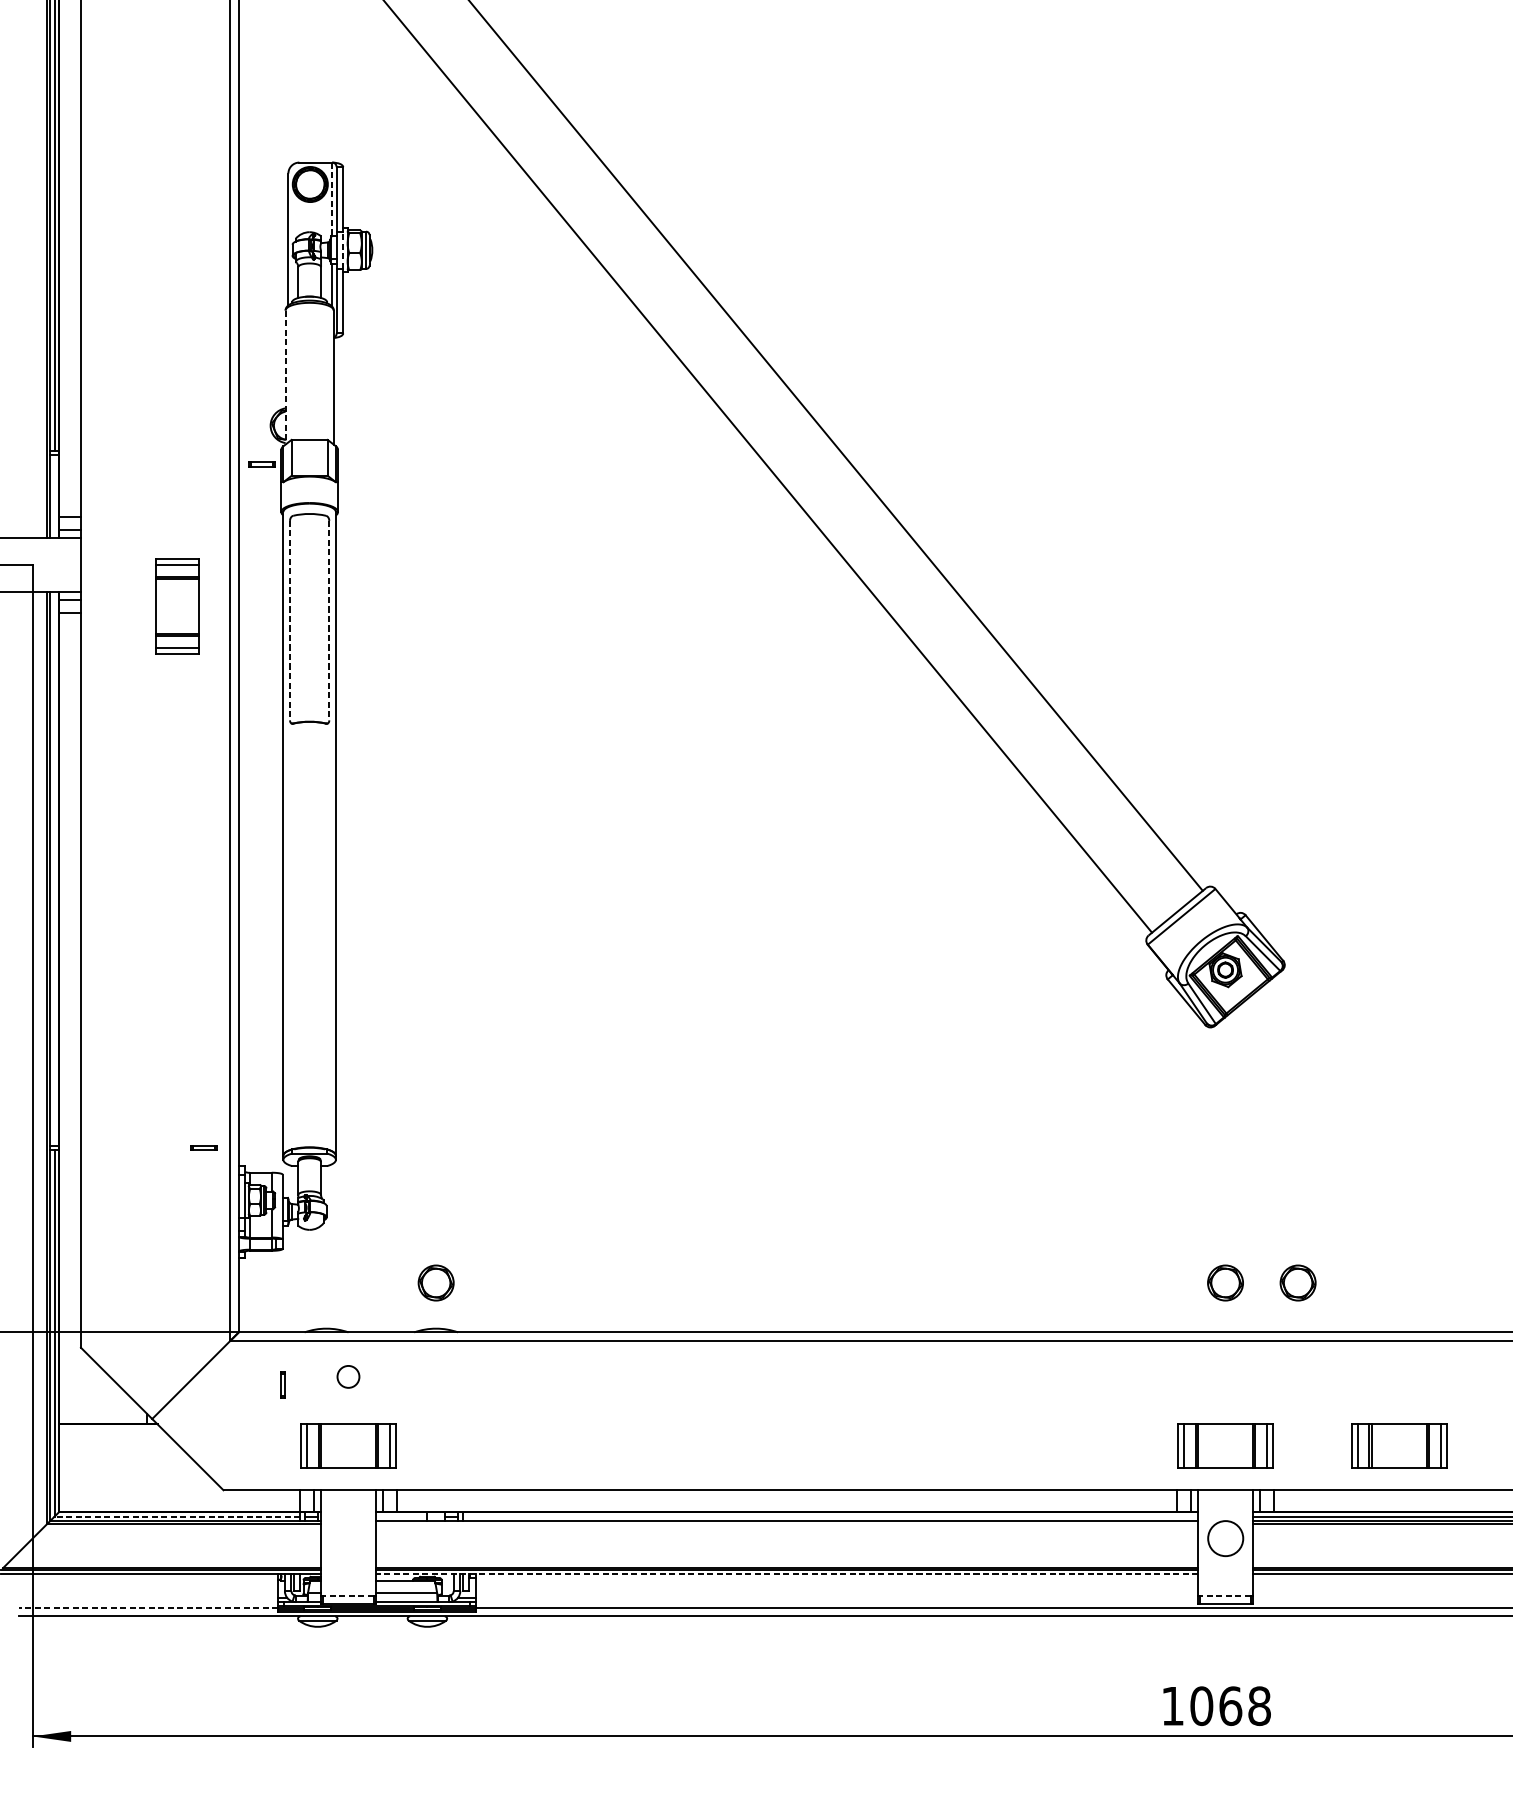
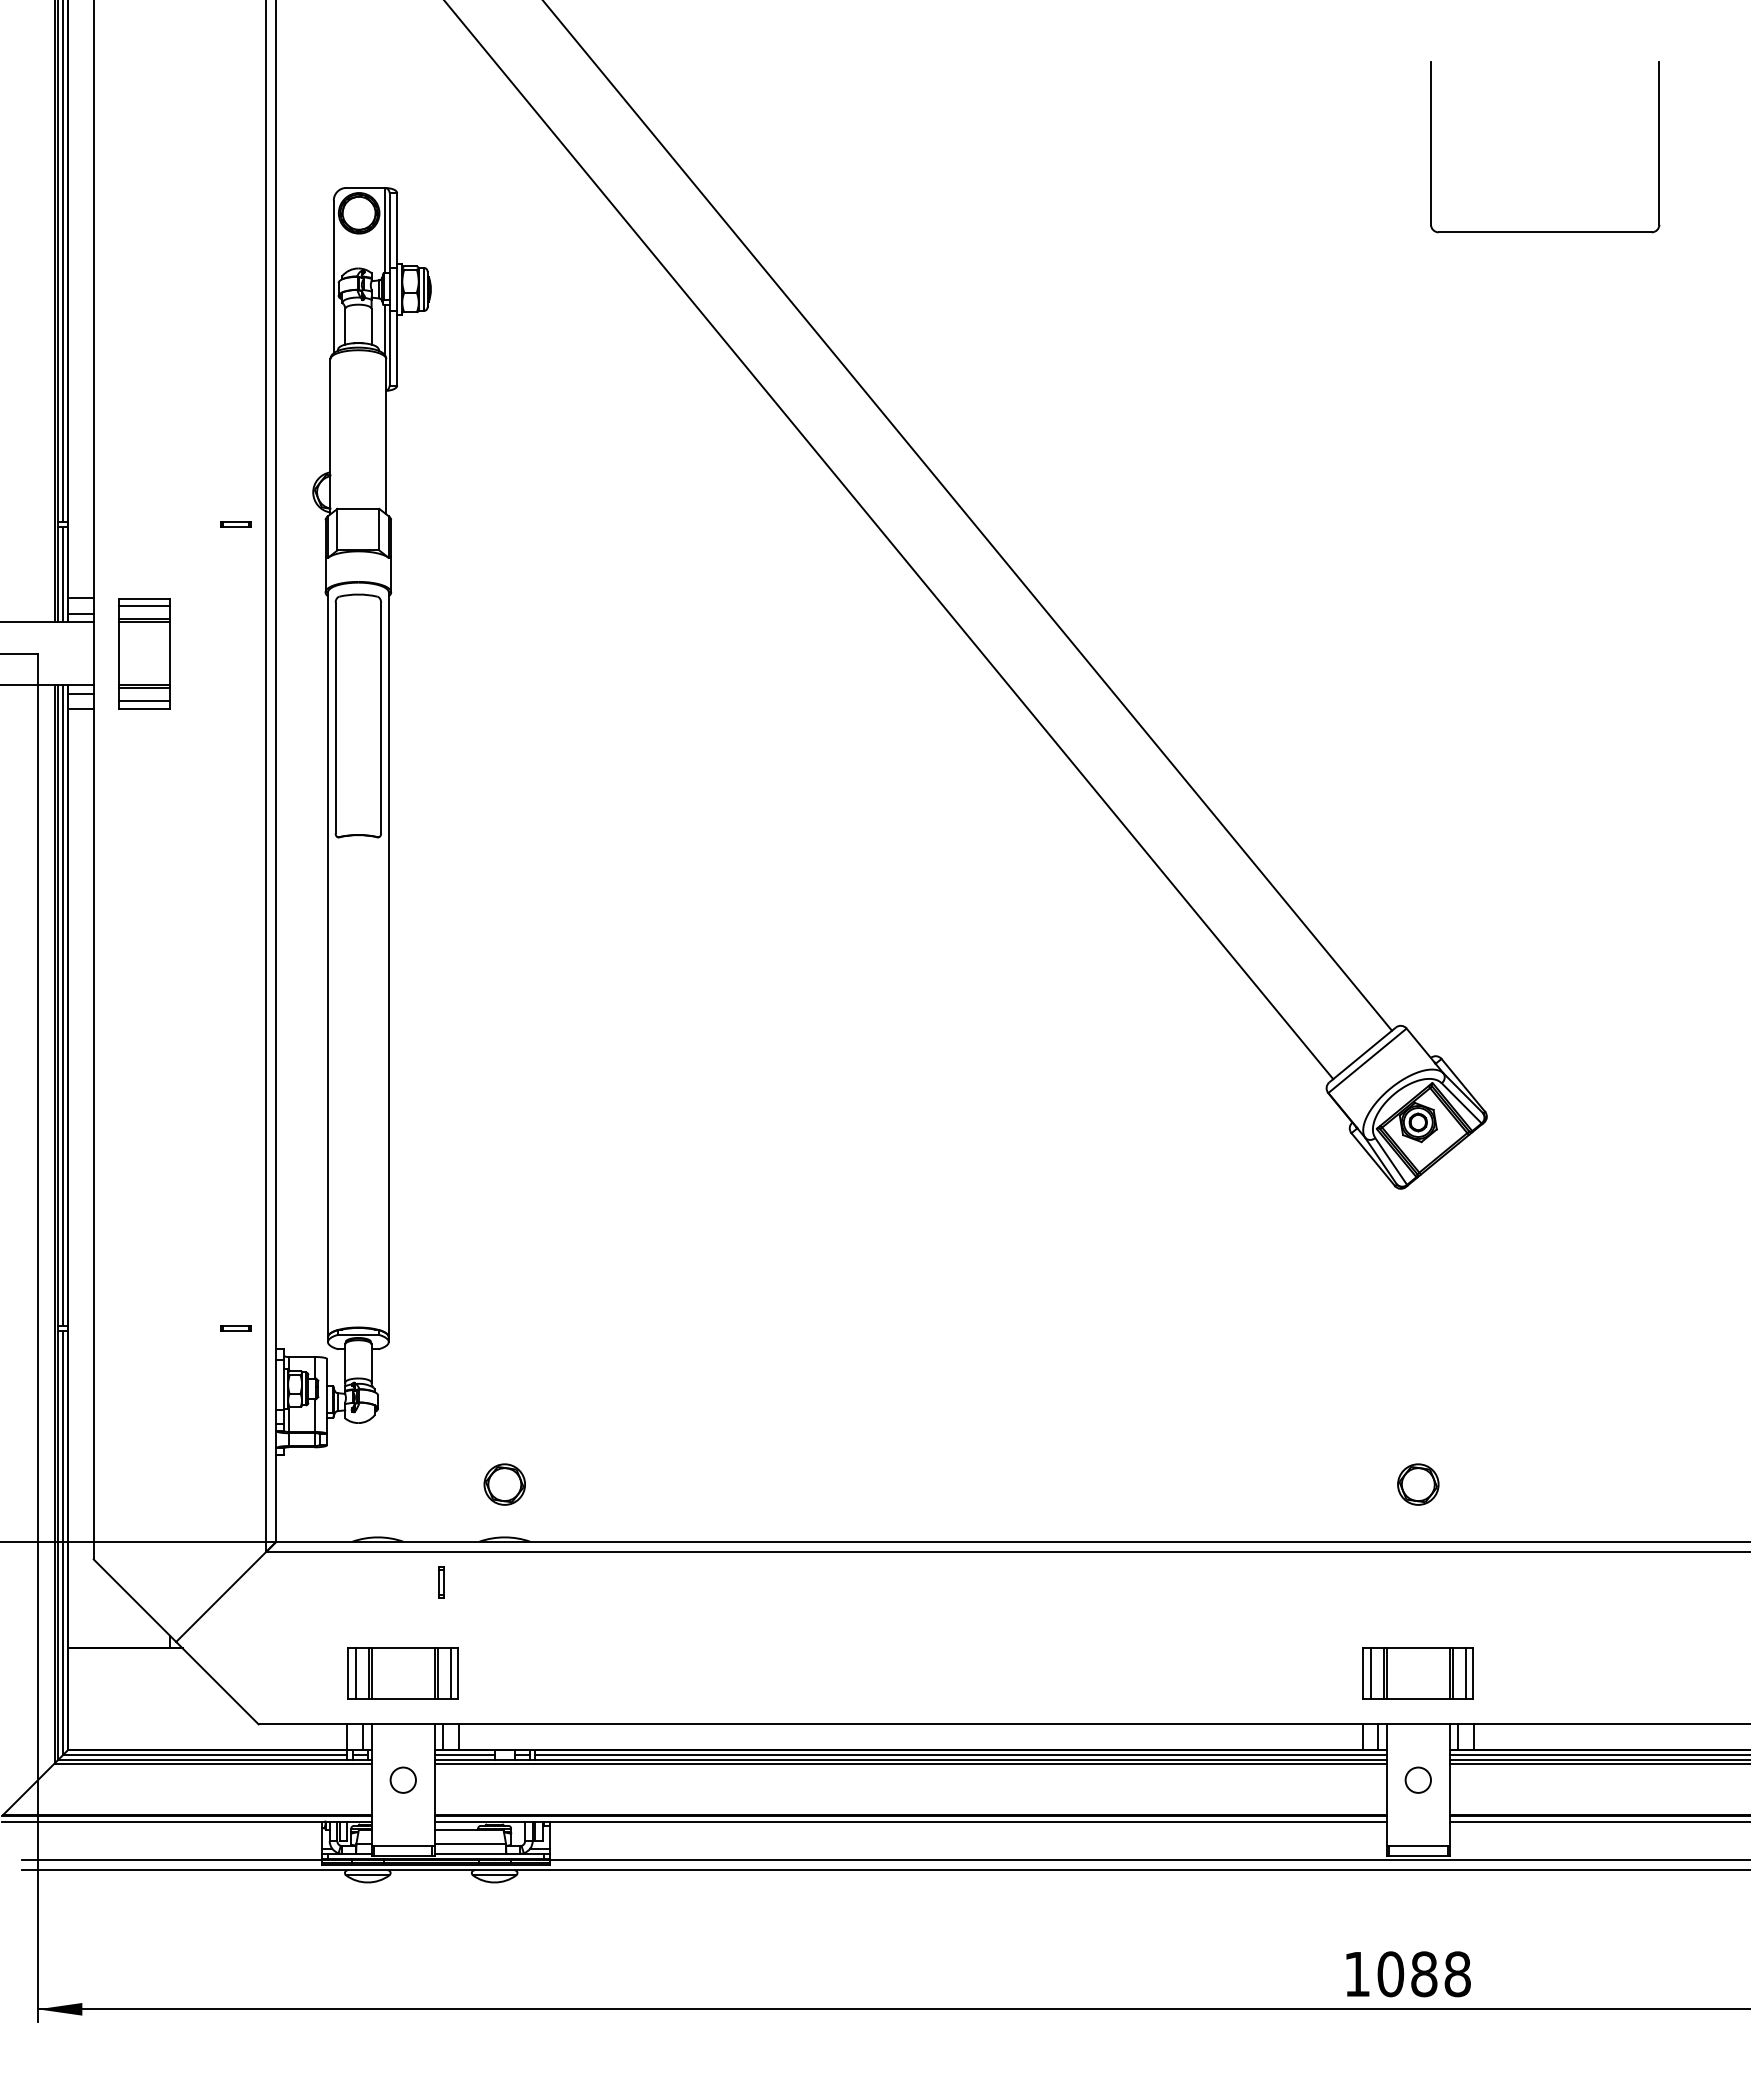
line: (332, 199) -> (384, 230), dashed -> solid
part: (1335, 200) -> (1545, 231), added
line: (343, 249) -> (397, 288), dashed -> solid
line: (285, 377) -> (330, 436), dashed -> solid
part: (261, 464) -> (235, 524), moved
line: (54, 495) -> (63, 573), added
part: (177, 606) -> (144, 653), moved
line: (289, 621) -> (335, 718), dashed -> solid
line: (329, 621) -> (381, 718), dashed -> solid
line: (54, 869) -> (63, 1005), added
part: (1298, 1282) -> (1502, 1484), removed
circle: (347, 1376) -> (402, 1779), moved
part: (282, 1384) -> (441, 1582), moved
part: (1398, 1446) -> (1618, 1673), removed
line: (176, 1516) -> (204, 1754), dashed -> solid
line: (401, 1516) -> (464, 1754), added
line: (829, 1516) -> (960, 1754), added
line: (786, 1524) -> (910, 1763), added
circle: (1224, 1537) -> (1417, 1779), size x0.62
line: (786, 1574) -> (910, 1821), dashed -> solid
line: (347, 1595) -> (402, 1846), dashed -> solid
line: (1224, 1595) -> (1417, 1846), dashed -> solid
line: (148, 1607) -> (171, 1860), dashed -> solid
text: (1230, 1706) -> (1424, 1974), 1068 -> 1088

